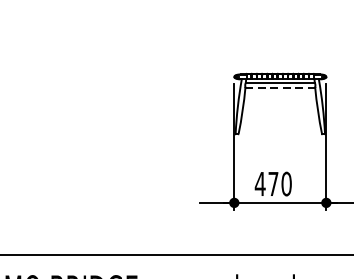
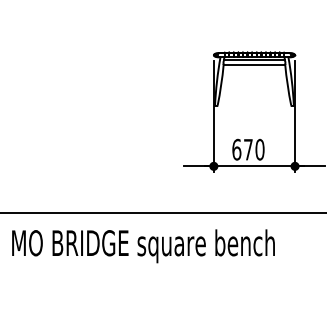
line: (280, 87) -> (254, 64), dashed -> solid
text: (259, 183) -> (236, 149), 470 -> 670

